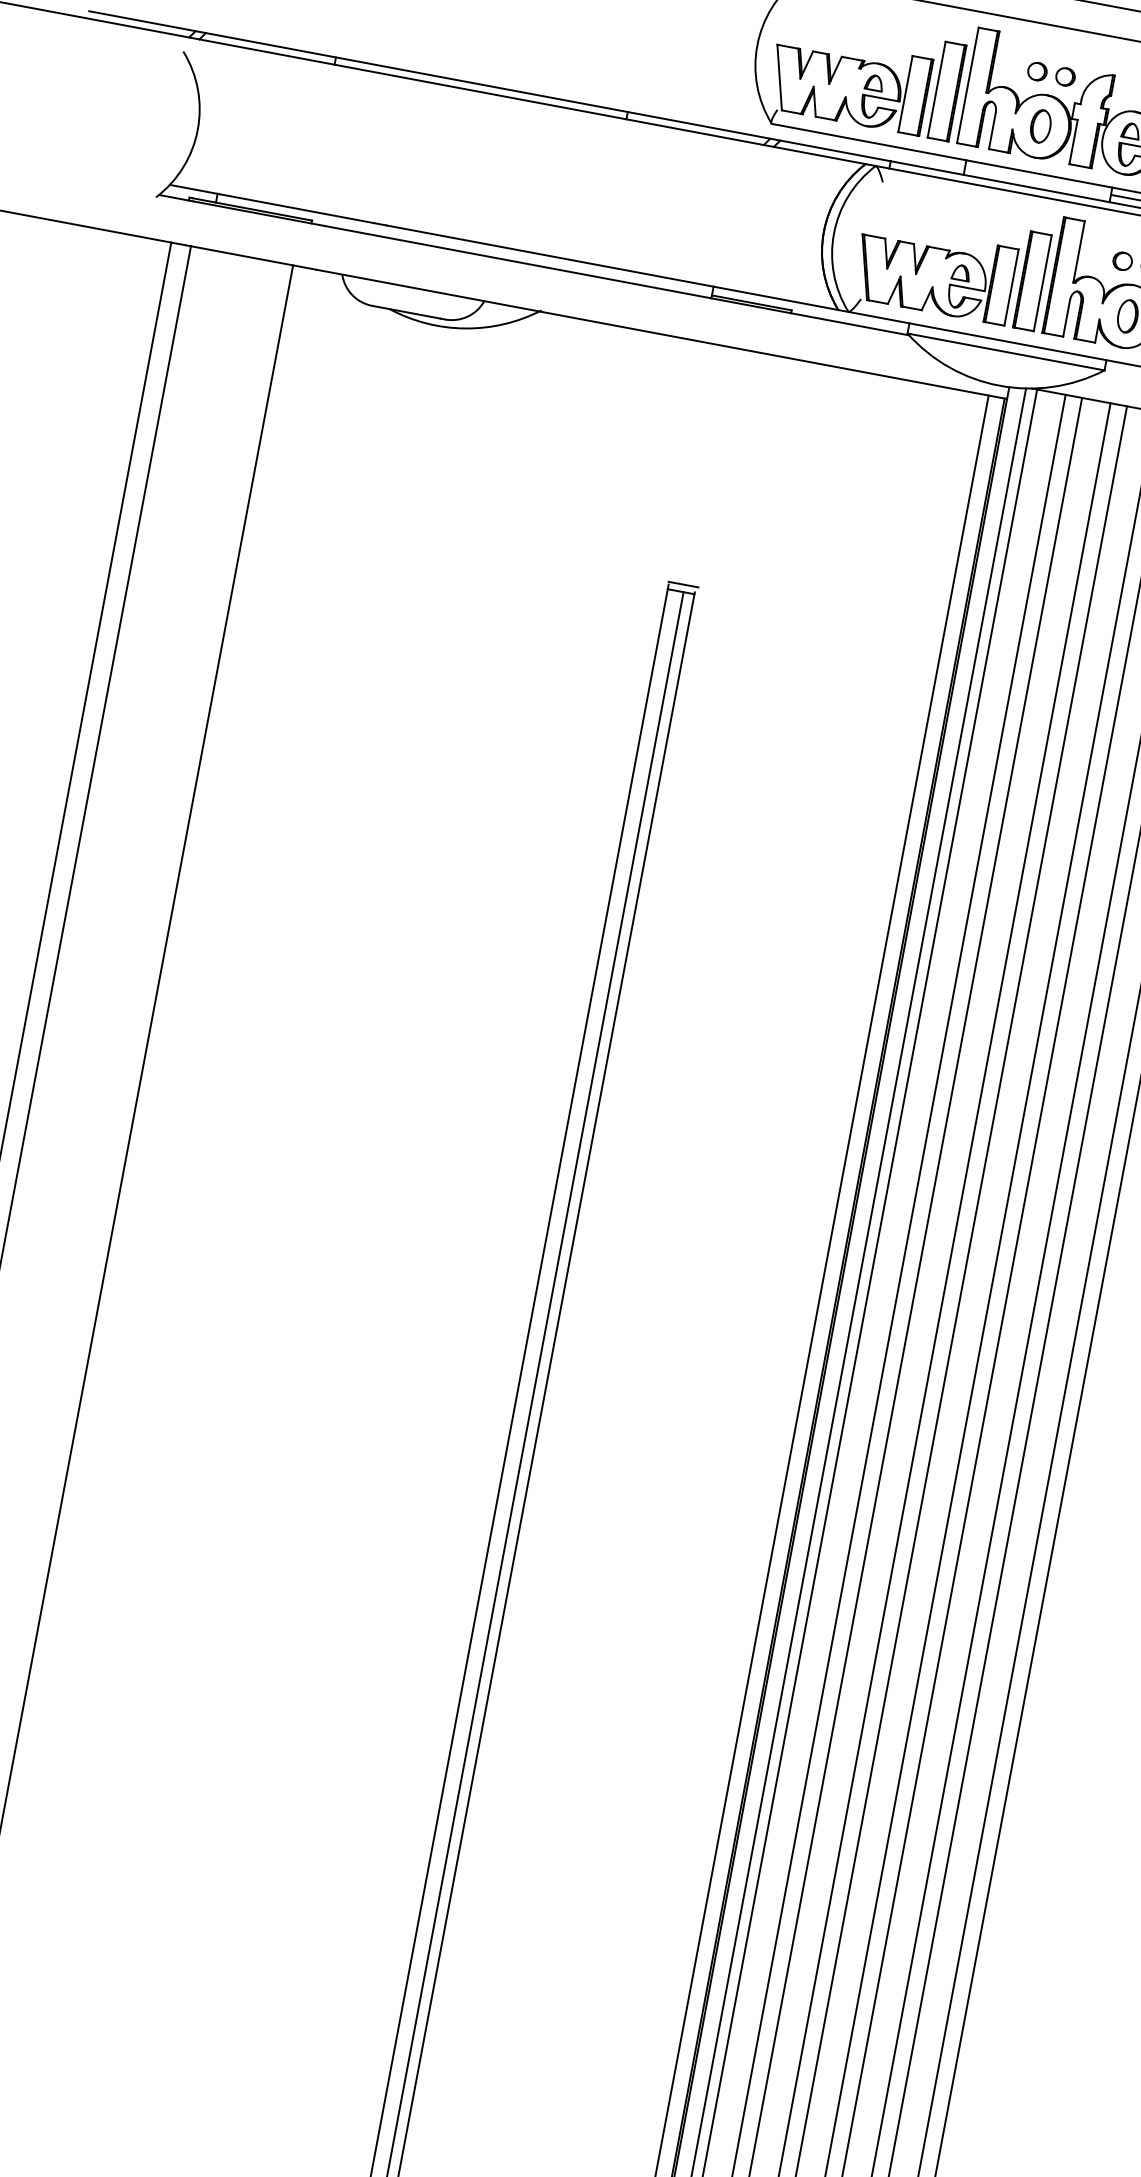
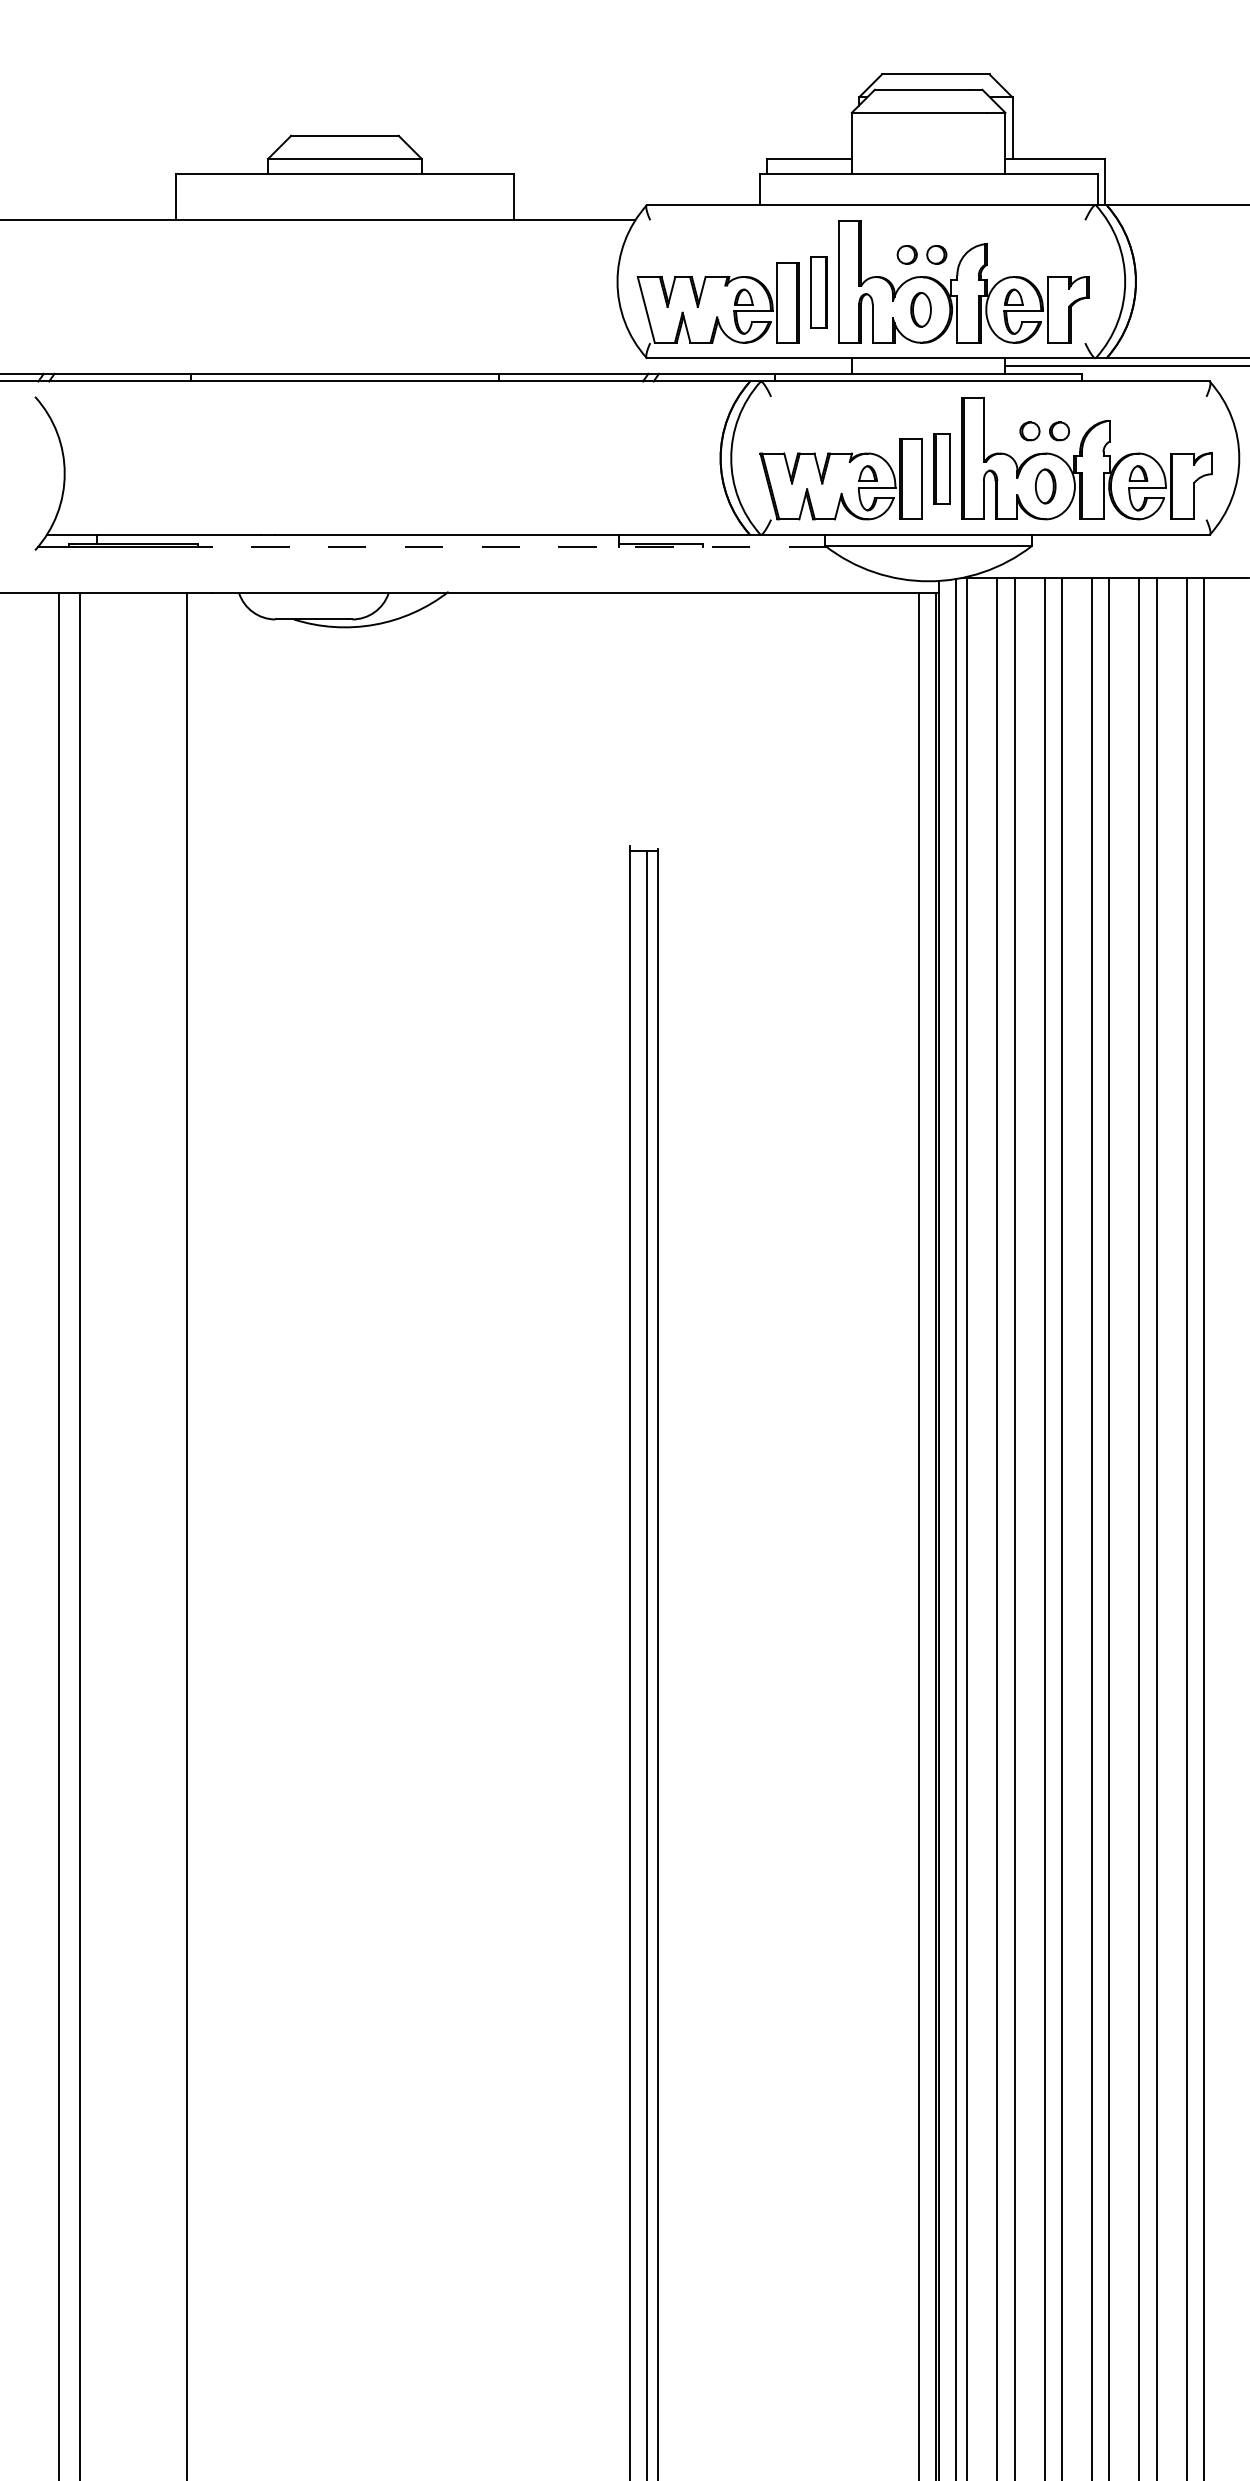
part: (946, 91) -> (818, 292), size x0.7
line: (616, 280) -> (519, 547), solid -> dashed
part: (1032, 280) -> (941, 468), size x0.7
line: (683, 584) -> (644, 843), removed

